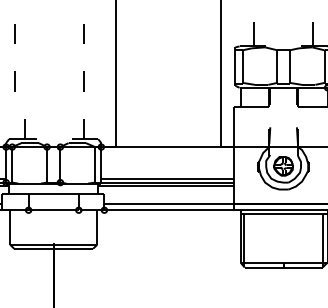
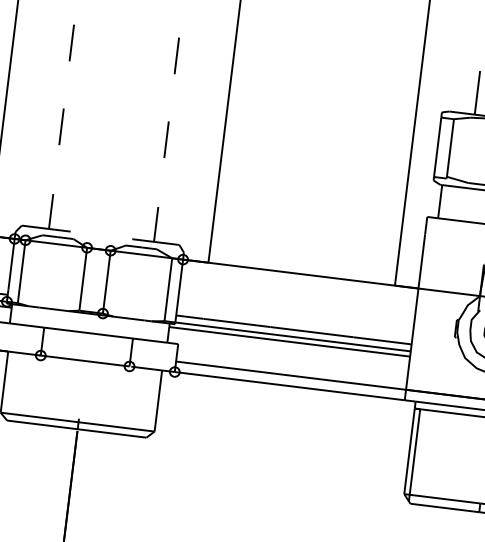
line: (14, 33) -> (71, 42), moved
line: (14, 81) -> (61, 126), moved

